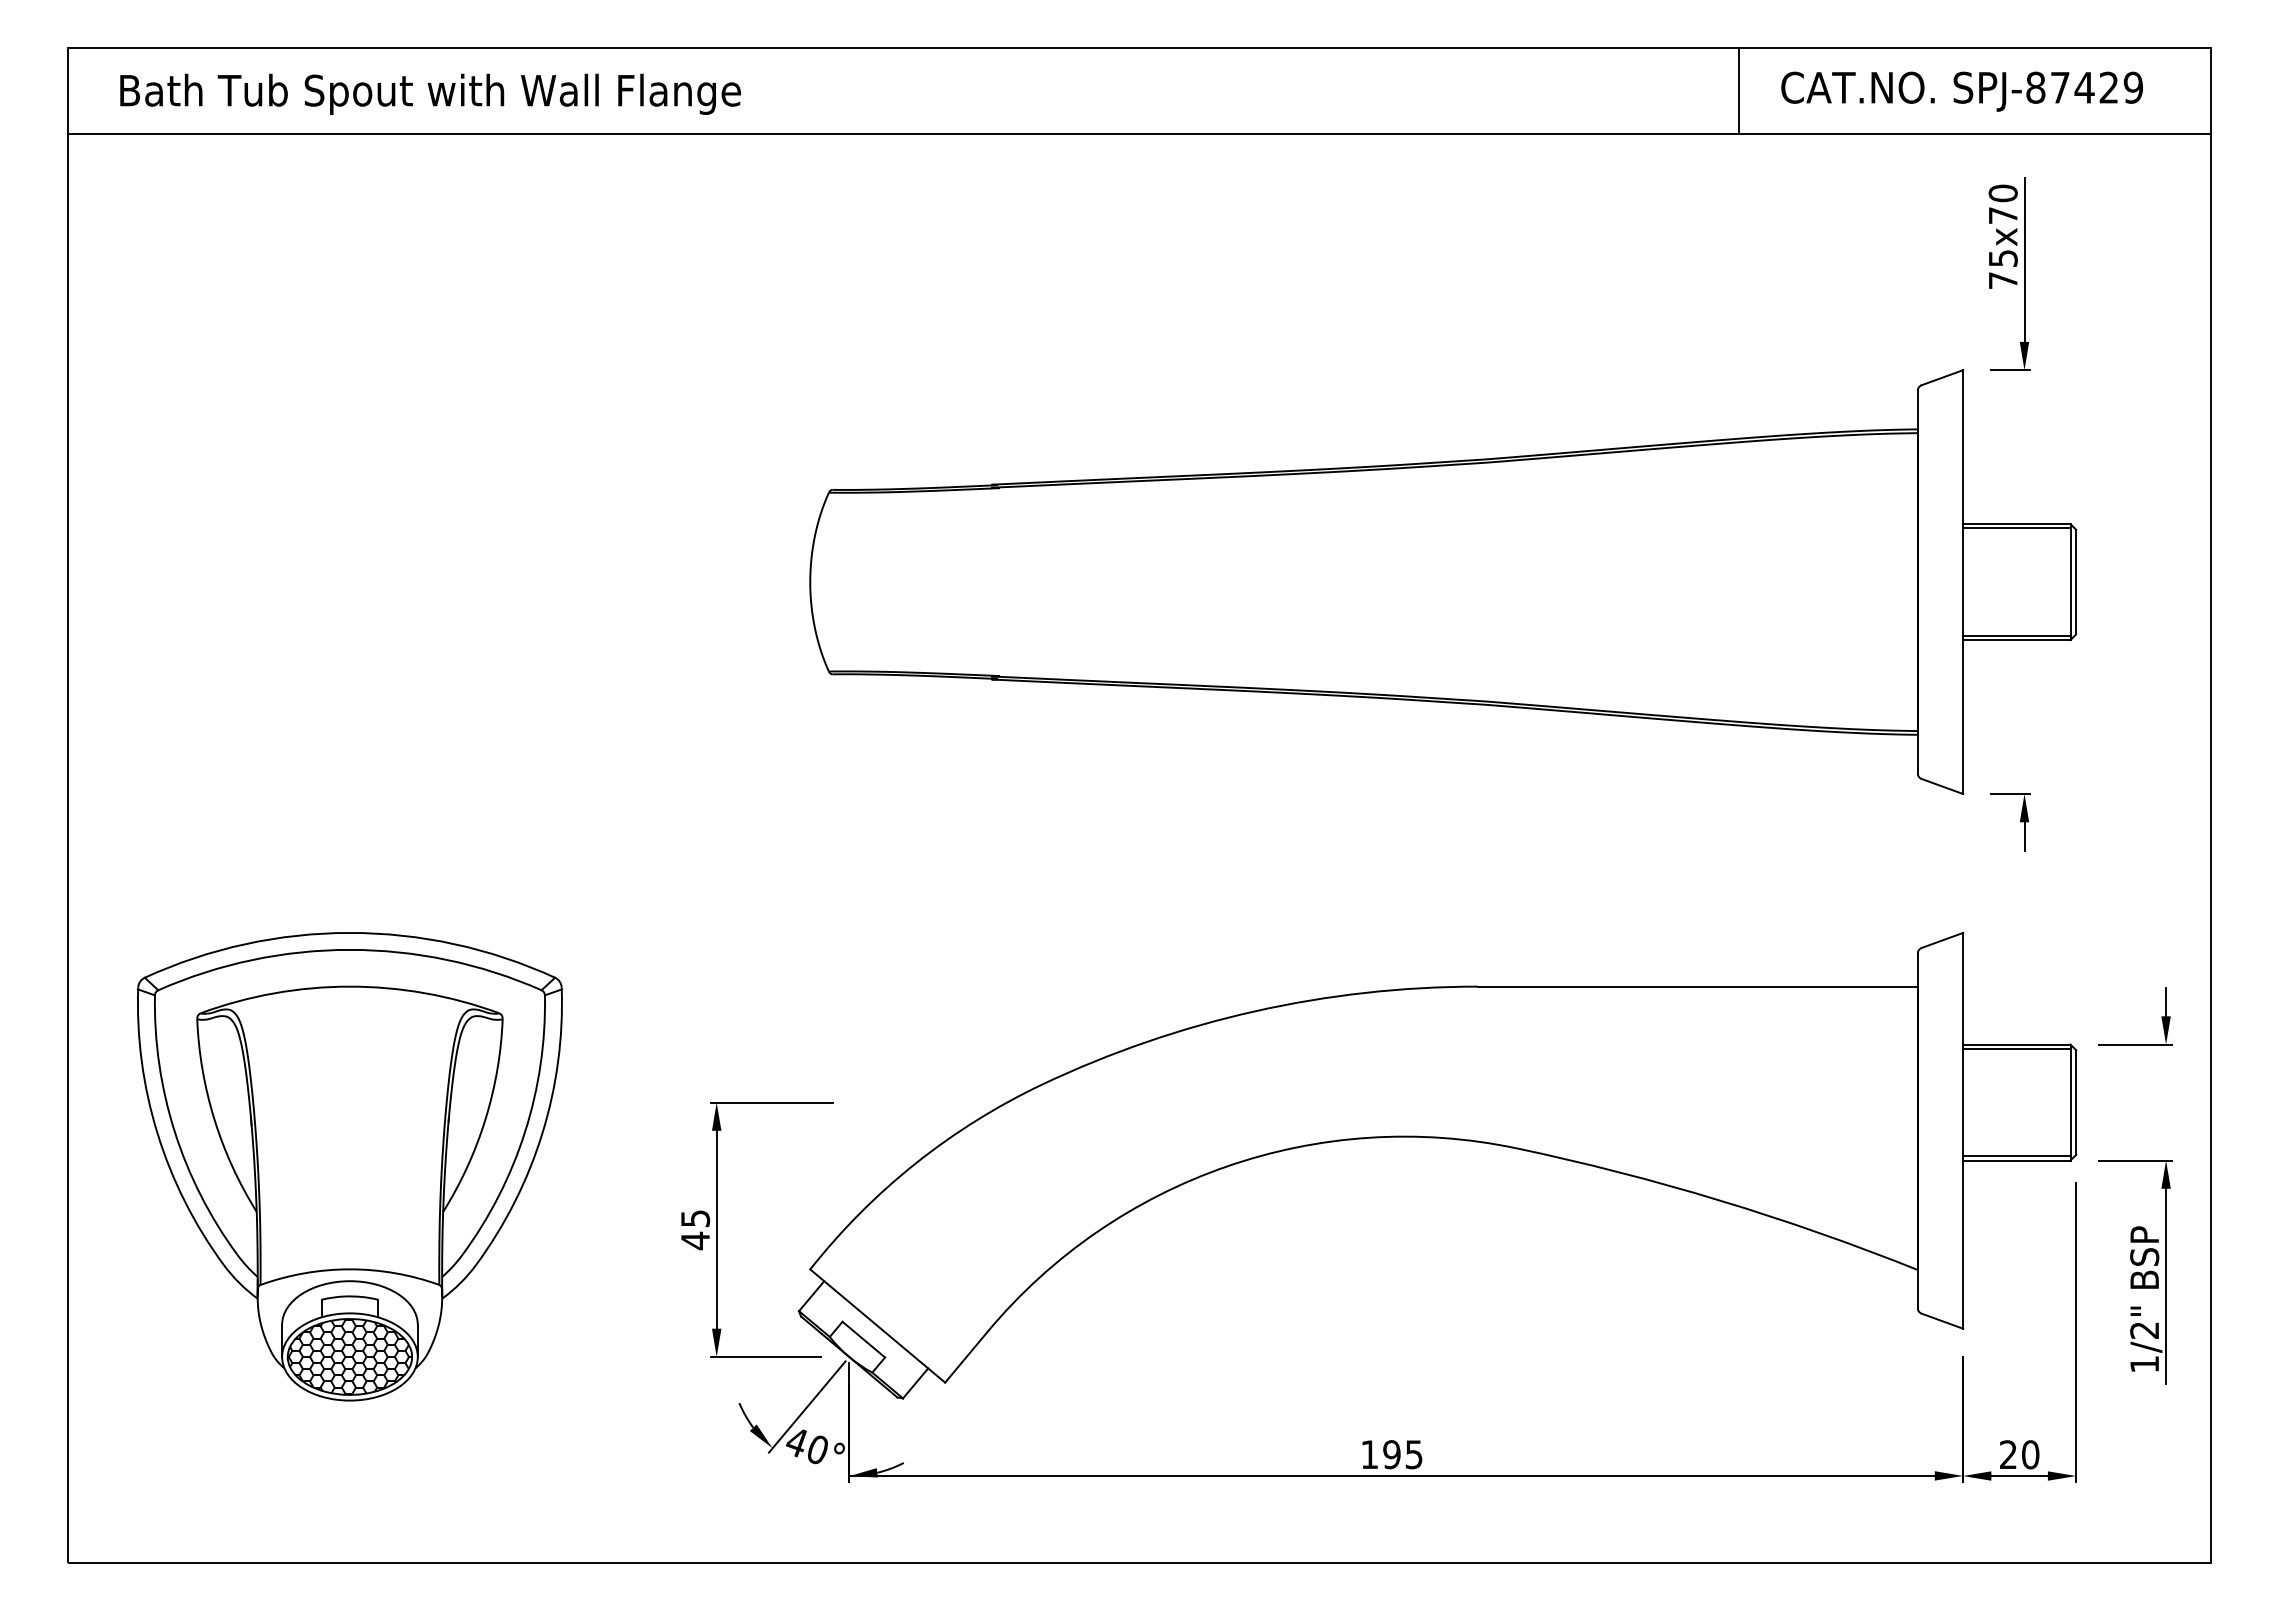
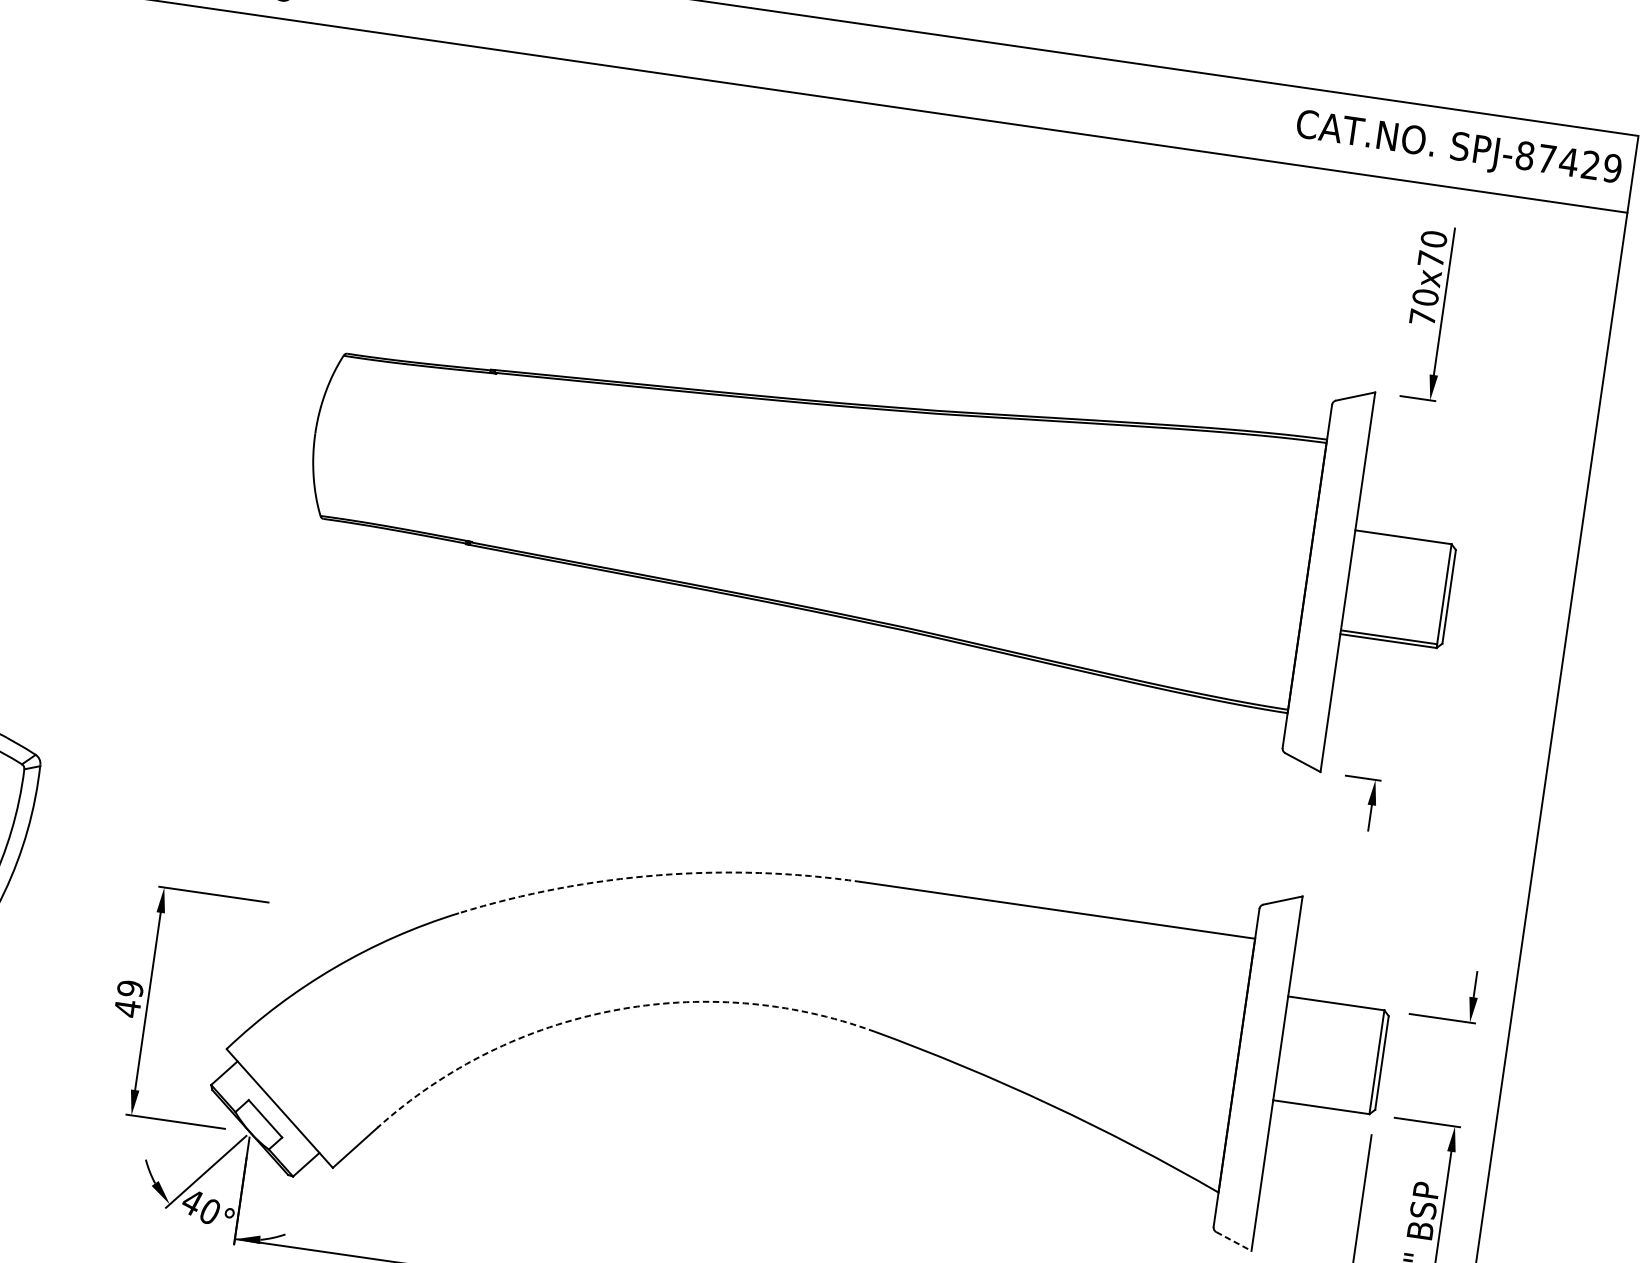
line: (1739, 90) -> (1211, 113), removed
text: (1961, 91) -> (1458, 149), moved
text: (2002, 258) -> (1424, 297), 75x70 -> 70x70
line: (2016, 528) -> (1402, 541), removed
arc: (1255, 1011) -> (658, 875), solid -> dashed
line: (2016, 1048) -> (1335, 1006), removed
line: (2016, 1156) -> (1321, 1103), removed
arc: (1226, 1166) -> (612, 1010), solid -> dashed
text: (695, 1218) -> (130, 988), 45 -> 49
line: (1942, 1321) -> (1234, 1241), solid -> dashed

